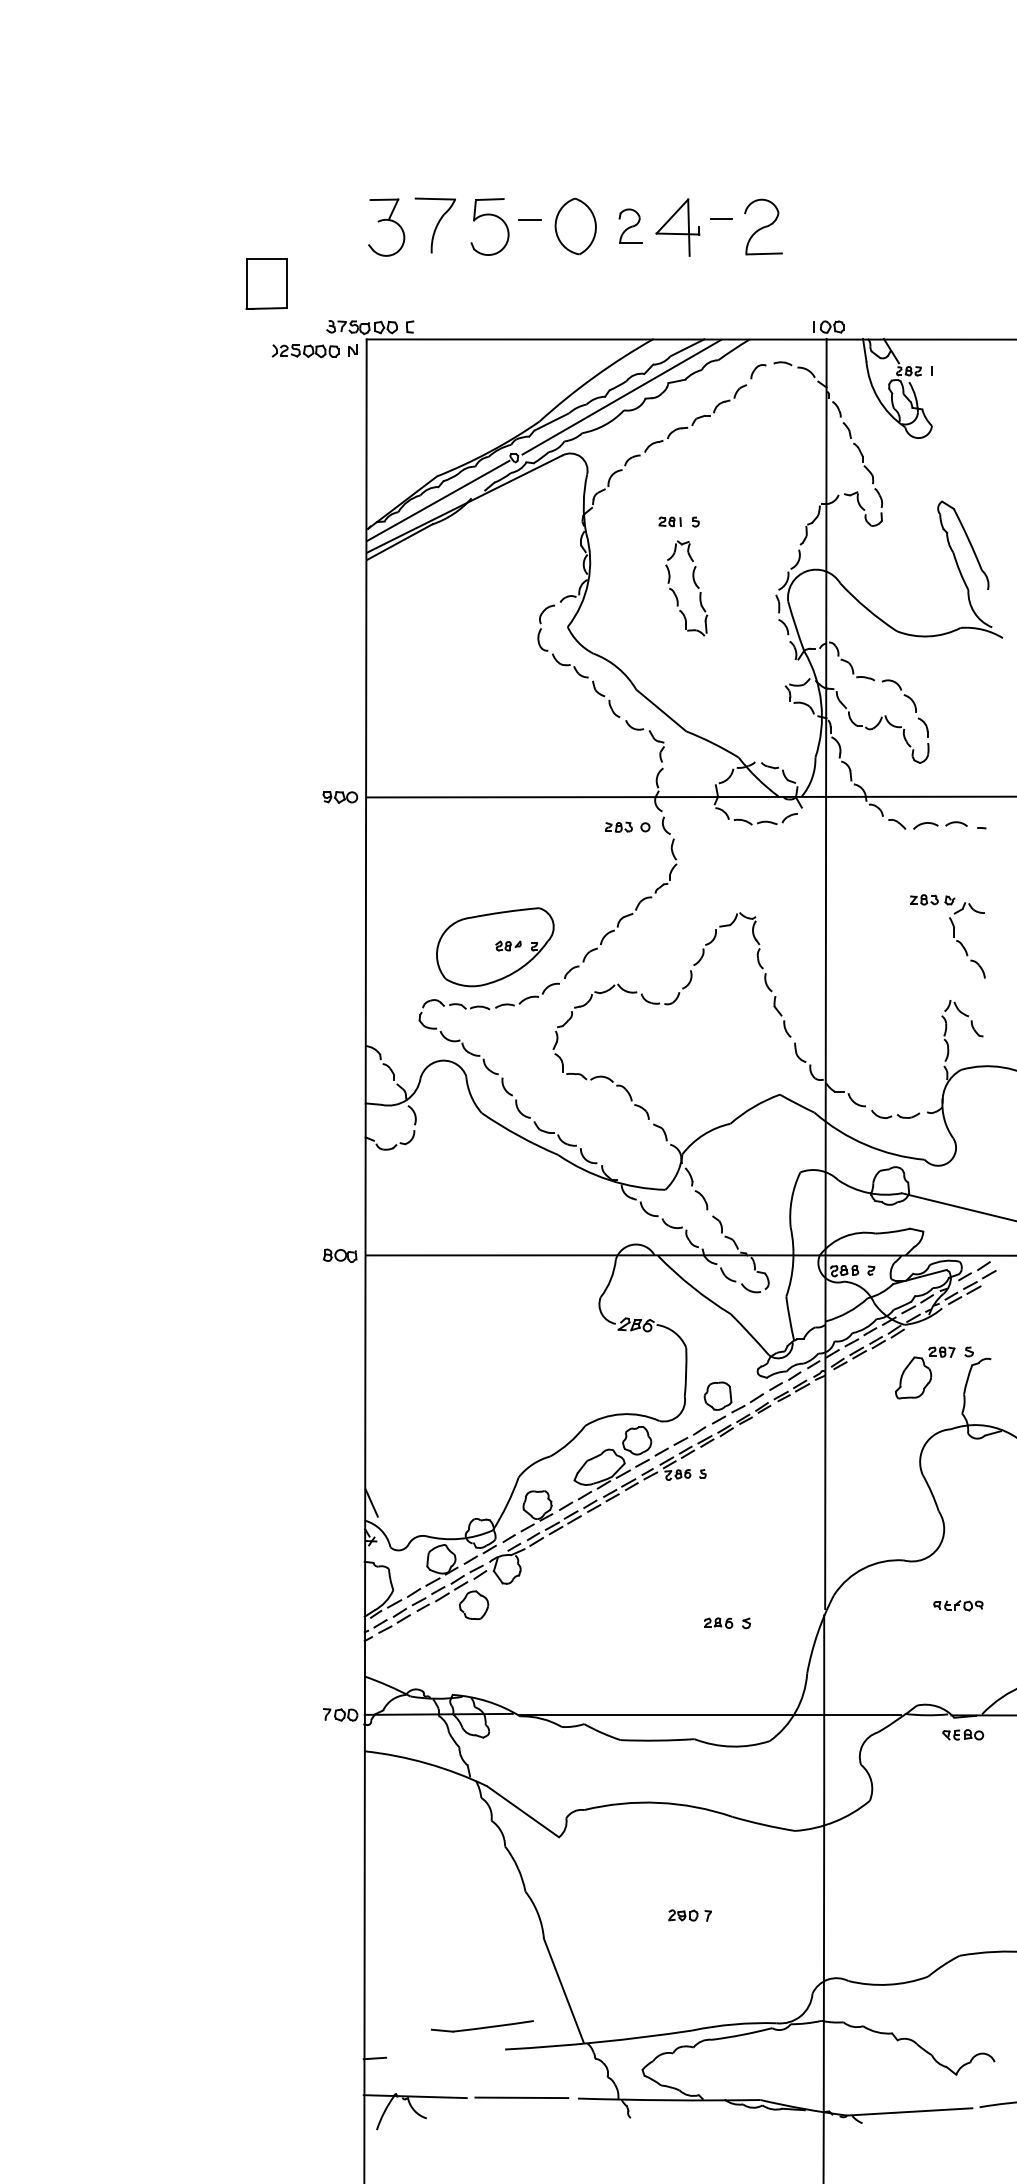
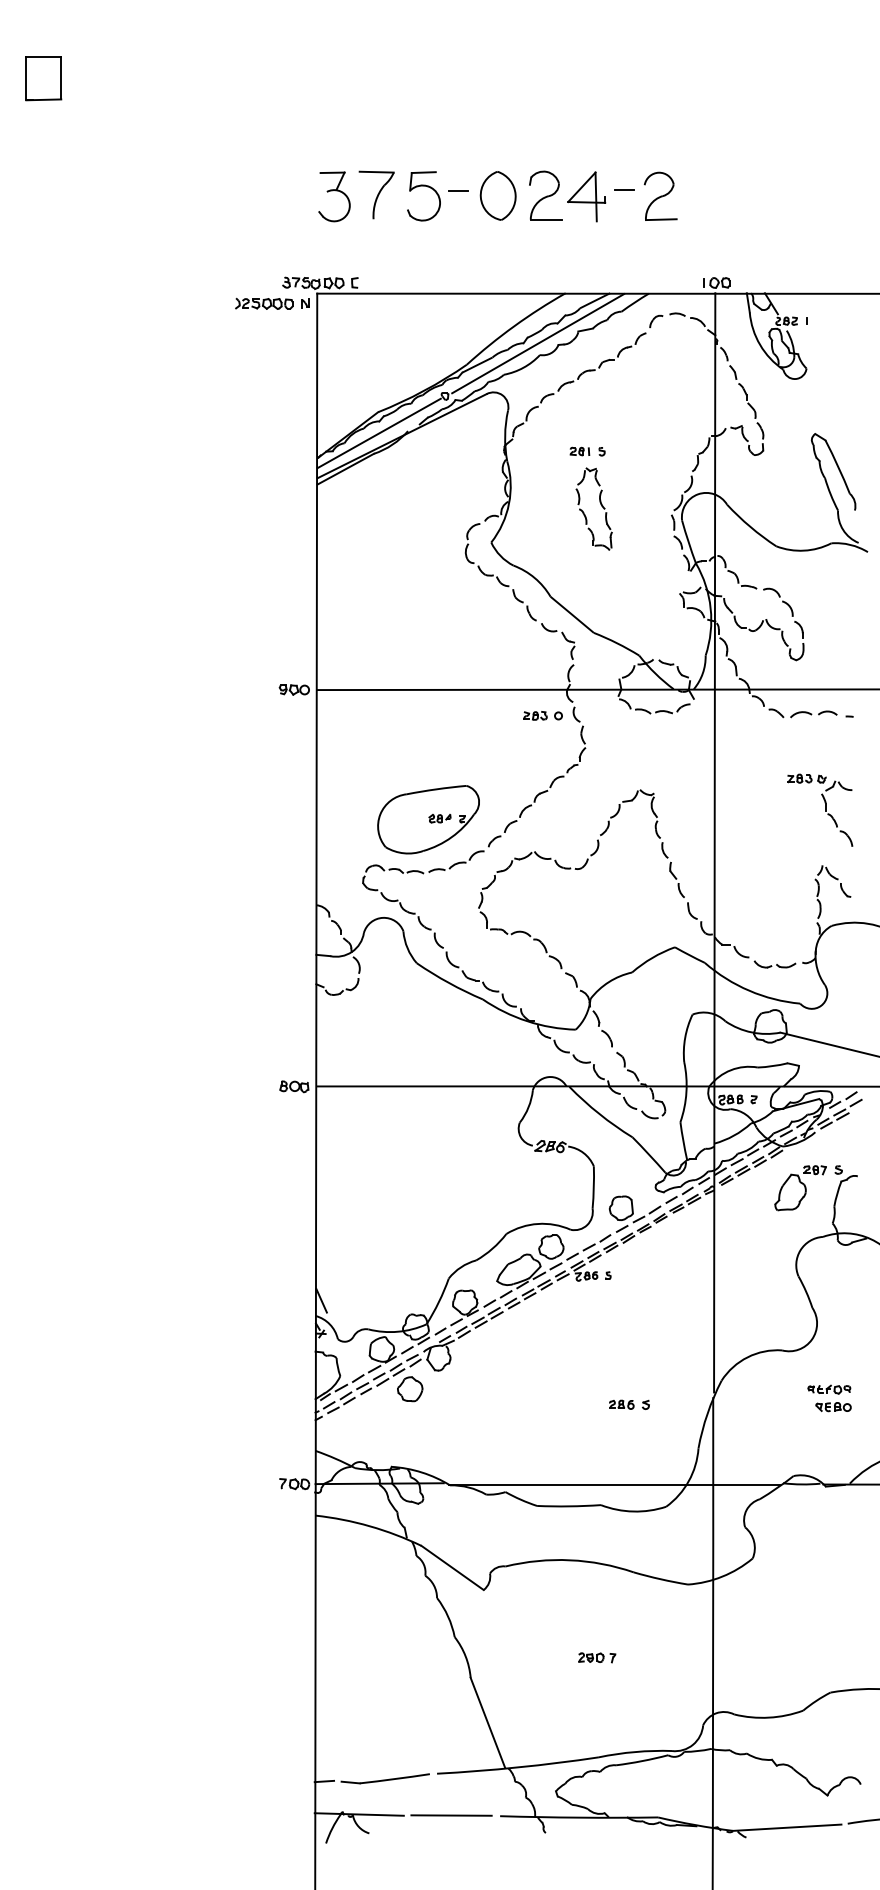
part: (630, 225) -> (545, 195), size x1.67
part: (266, 283) -> (43, 78), moved
part: (963, 1734) -> (833, 1406), moved
part: (482, 2026) -> (385, 1778), moved

